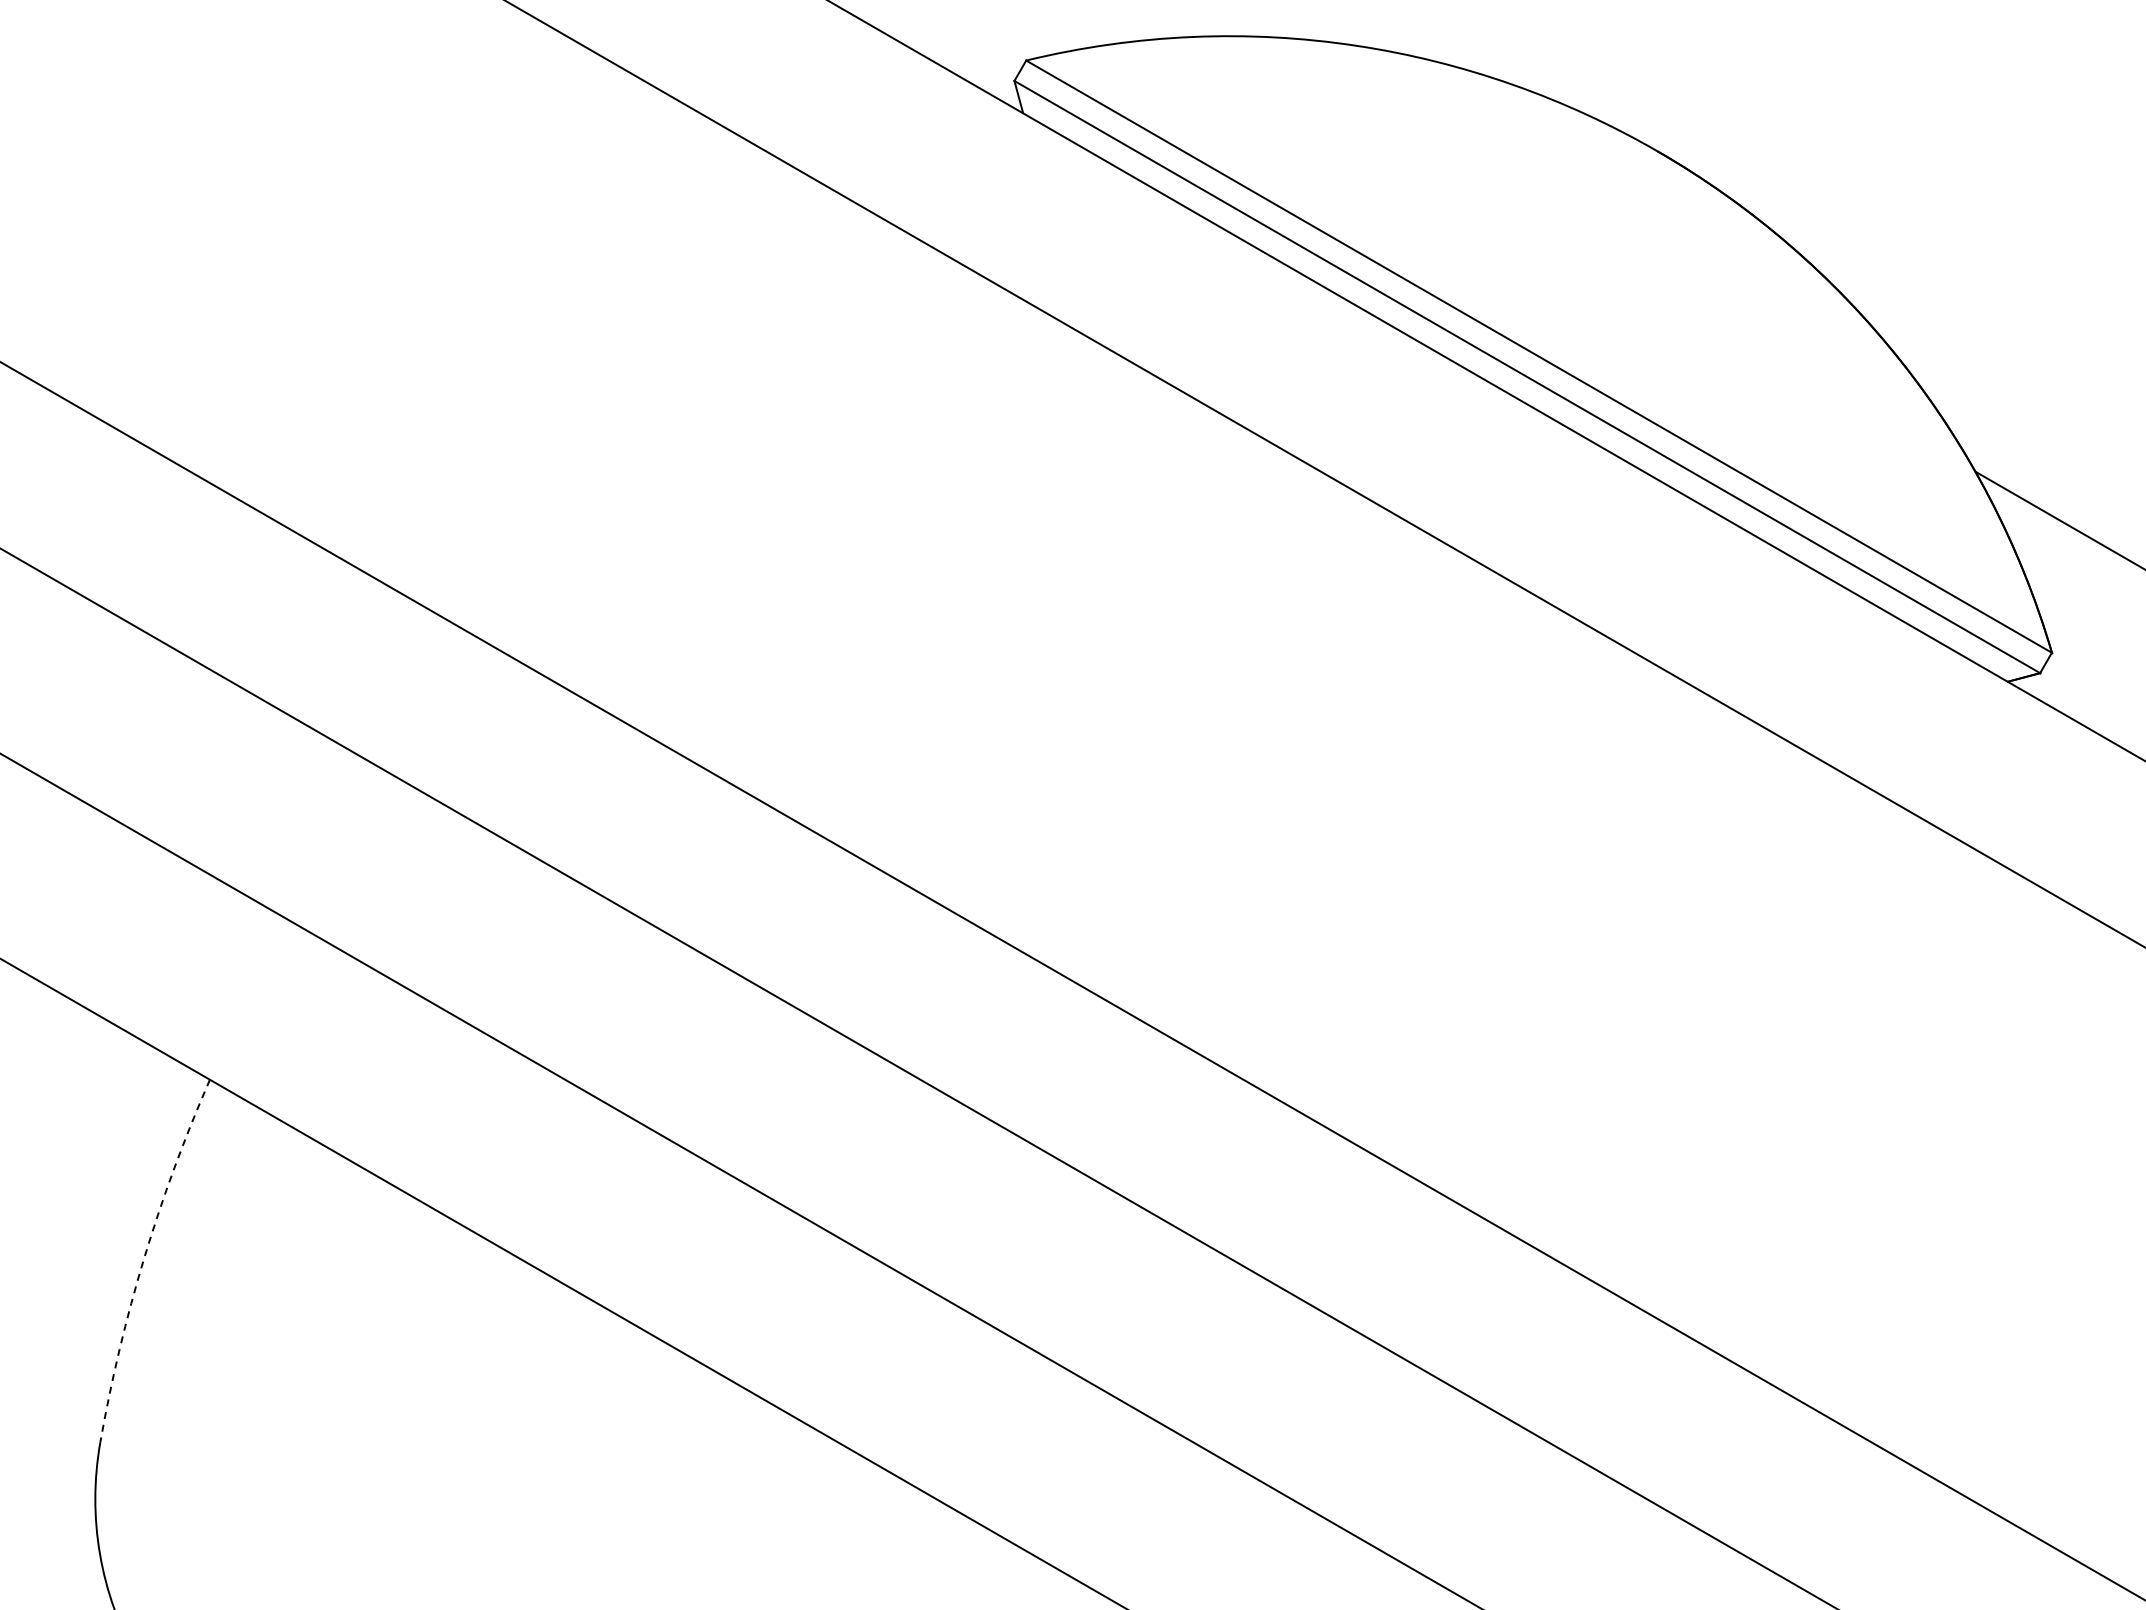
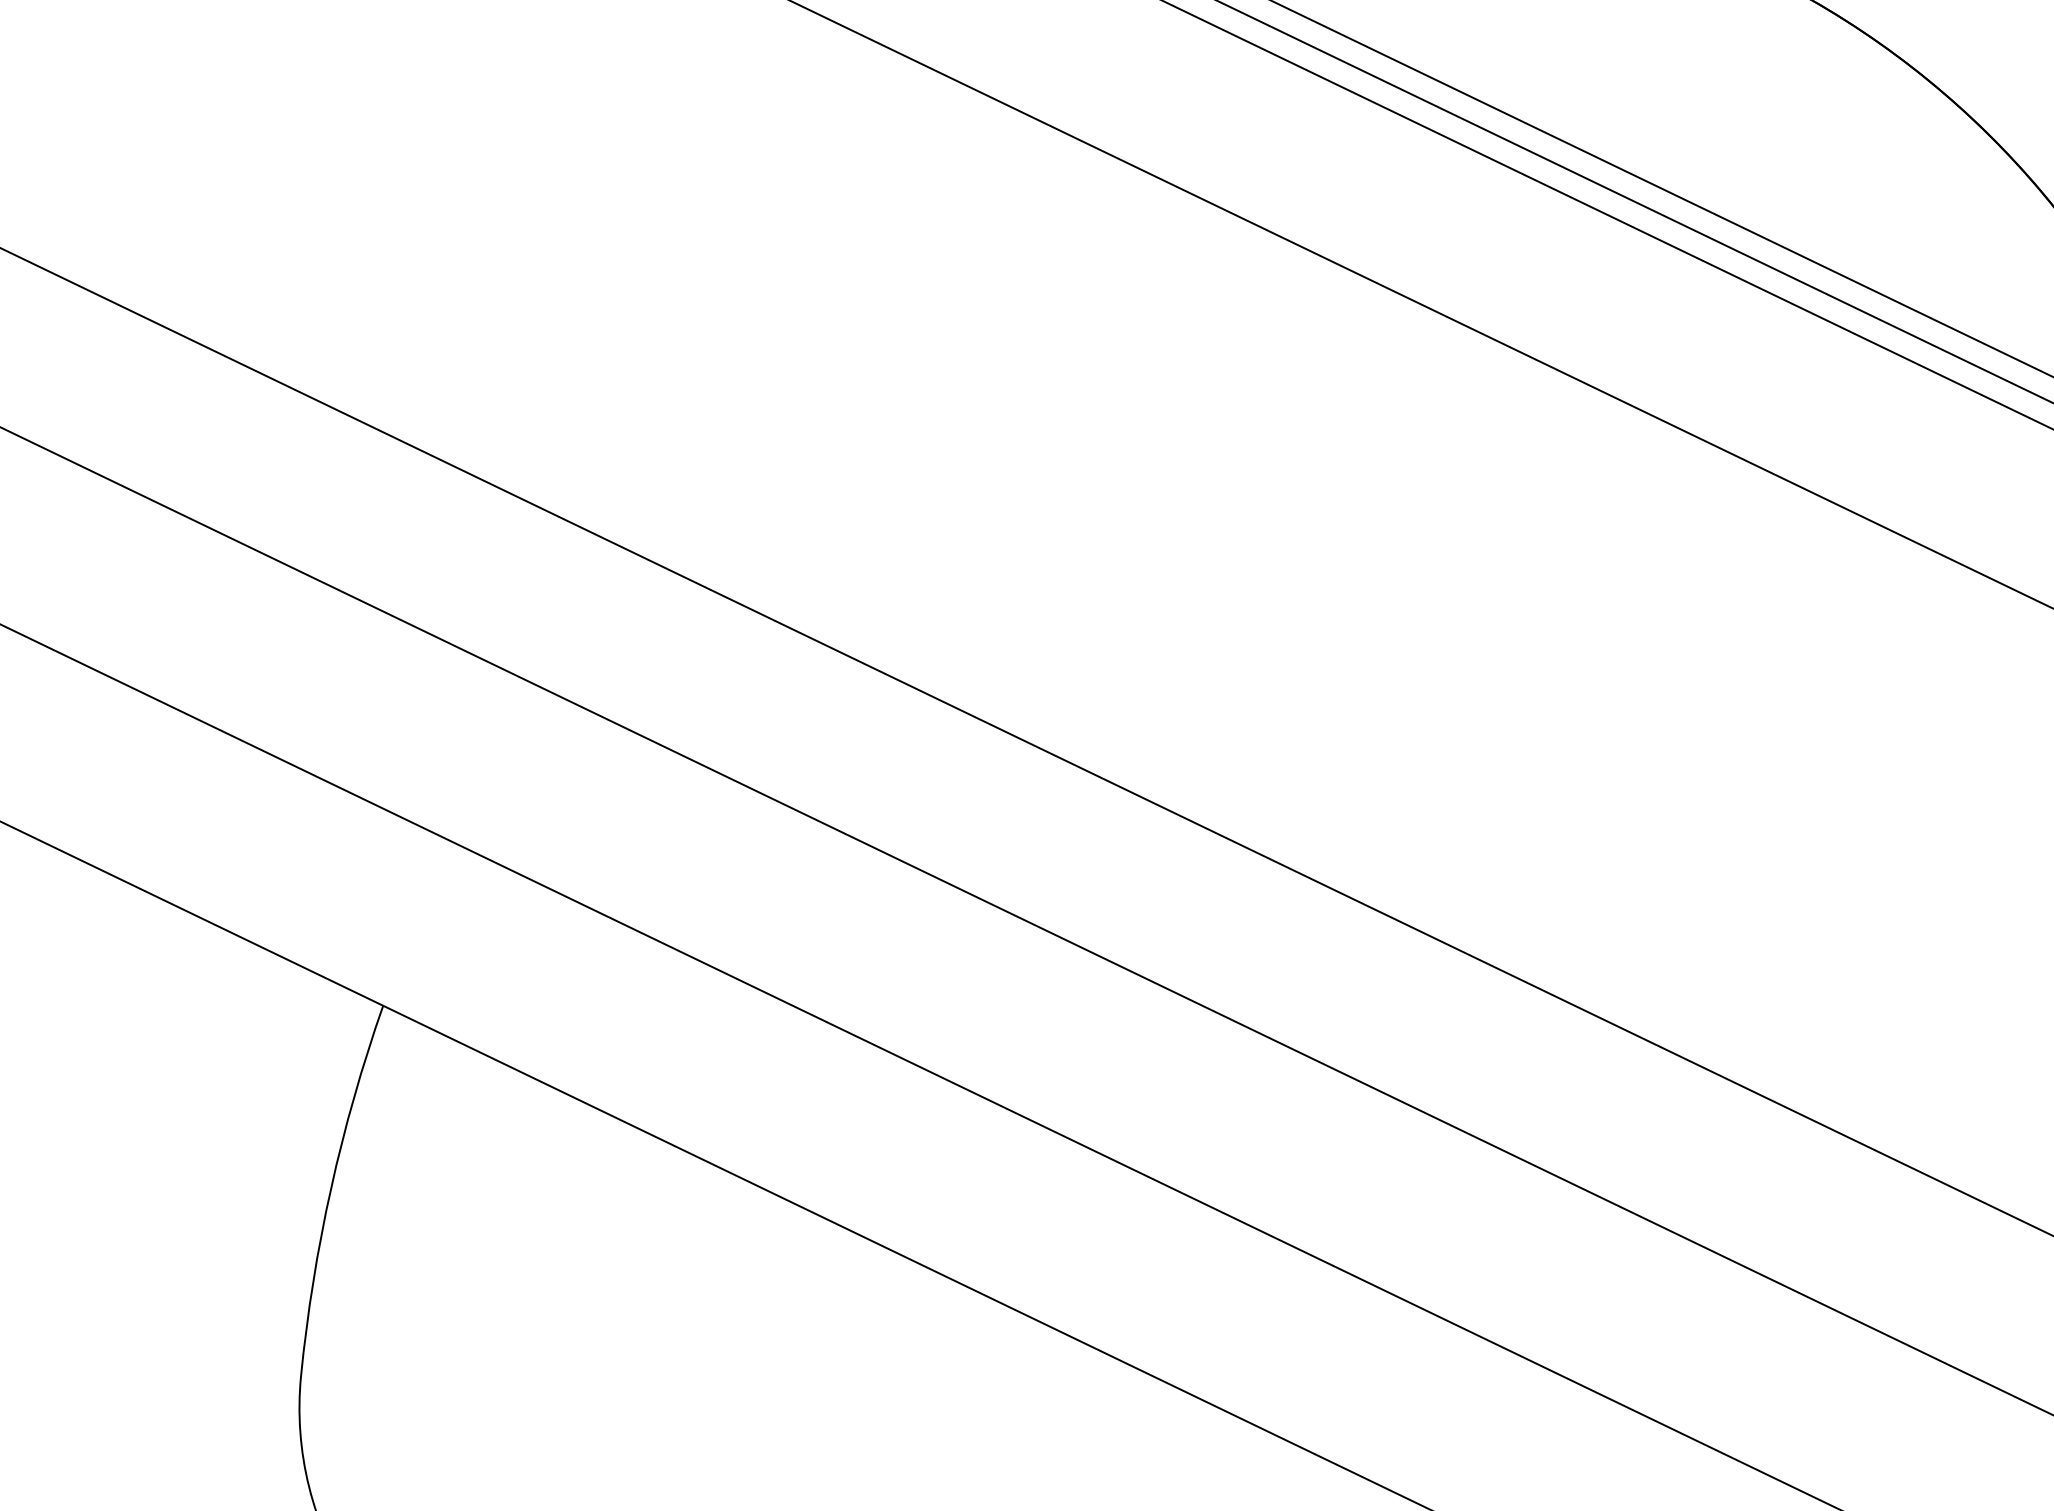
arc: (144, 1258) -> (331, 1188), dashed -> solid

